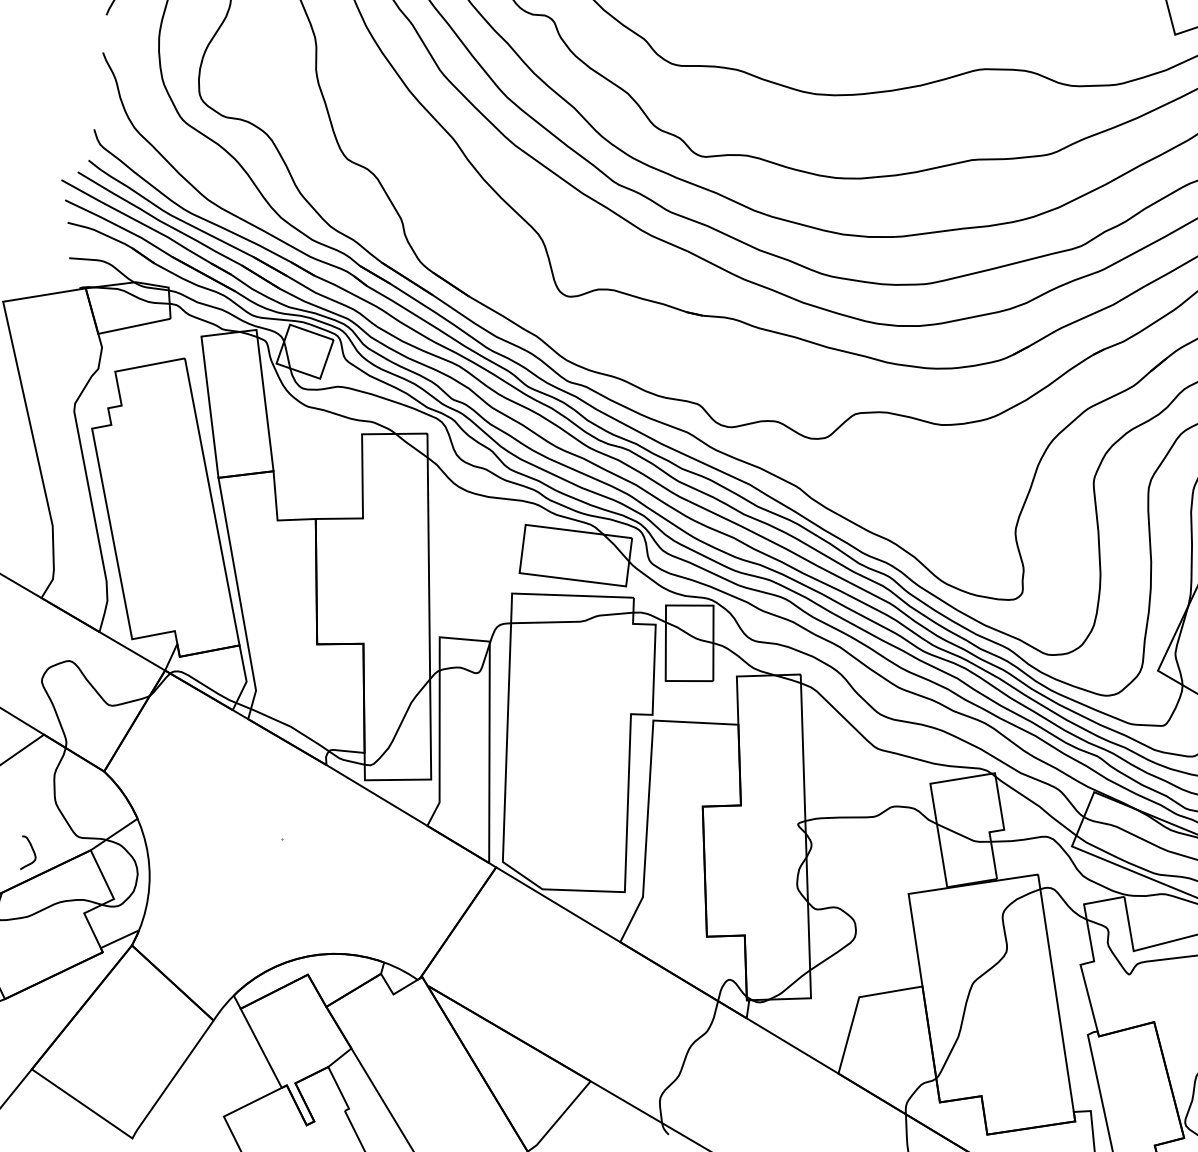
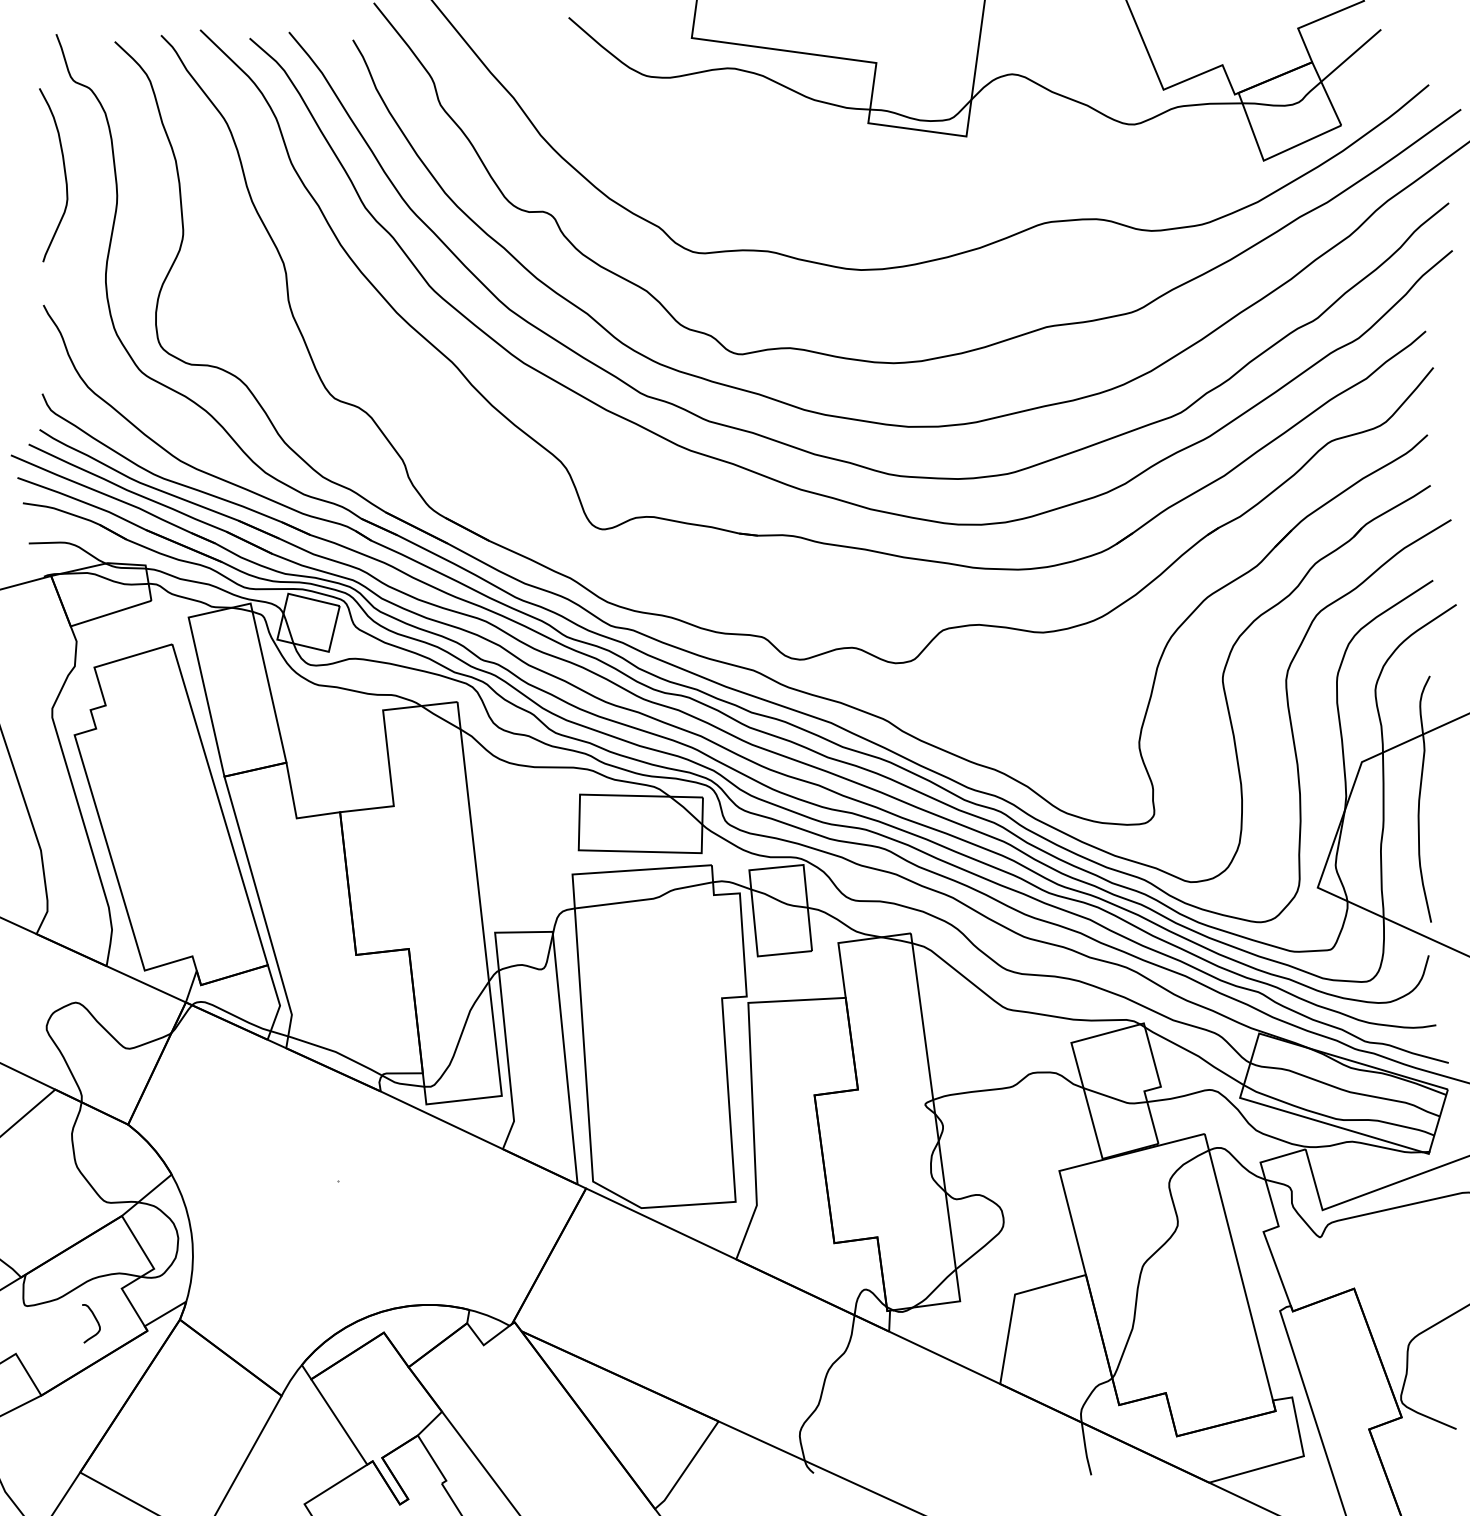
curve: (32, 850) -> (95, 1320), moved

